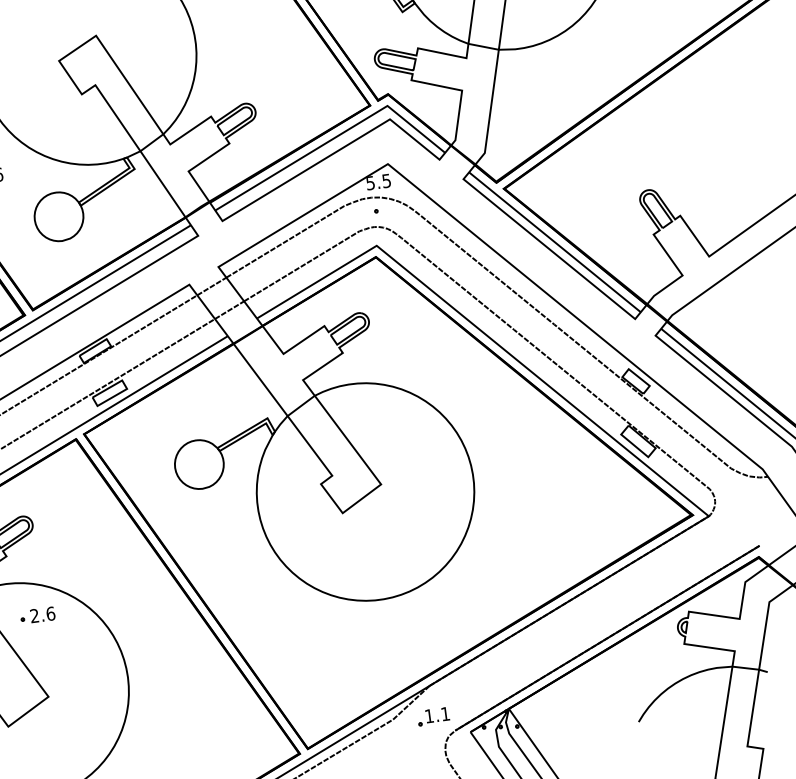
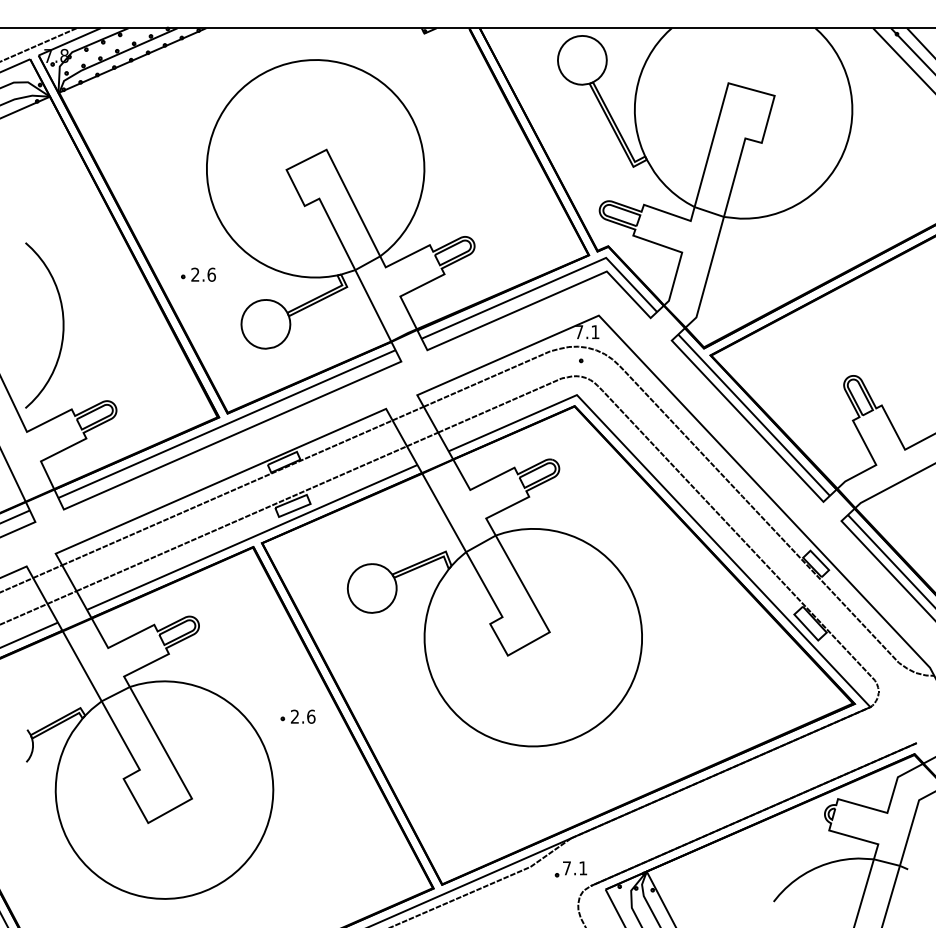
text: (378, 182) -> (587, 332), 5.5 -> 7.1
part: (37, 615) -> (297, 716), moved
text: (428, 716) -> (566, 868), 1.1 -> 7.1

